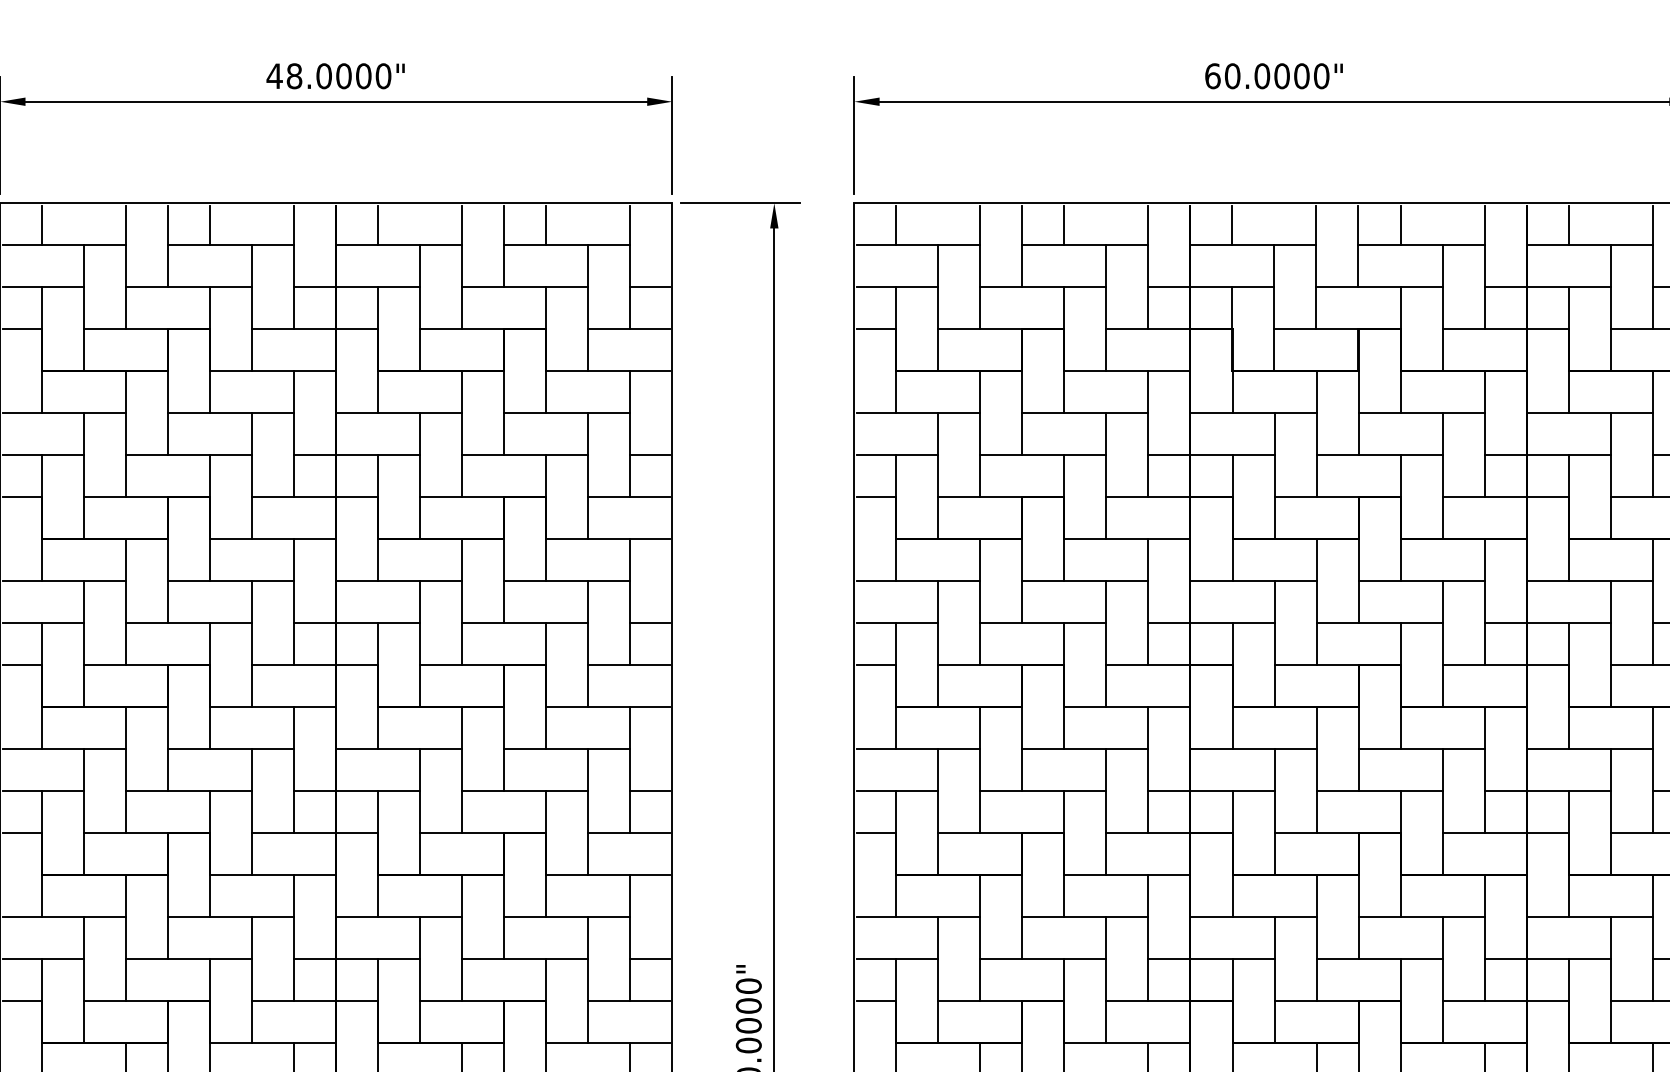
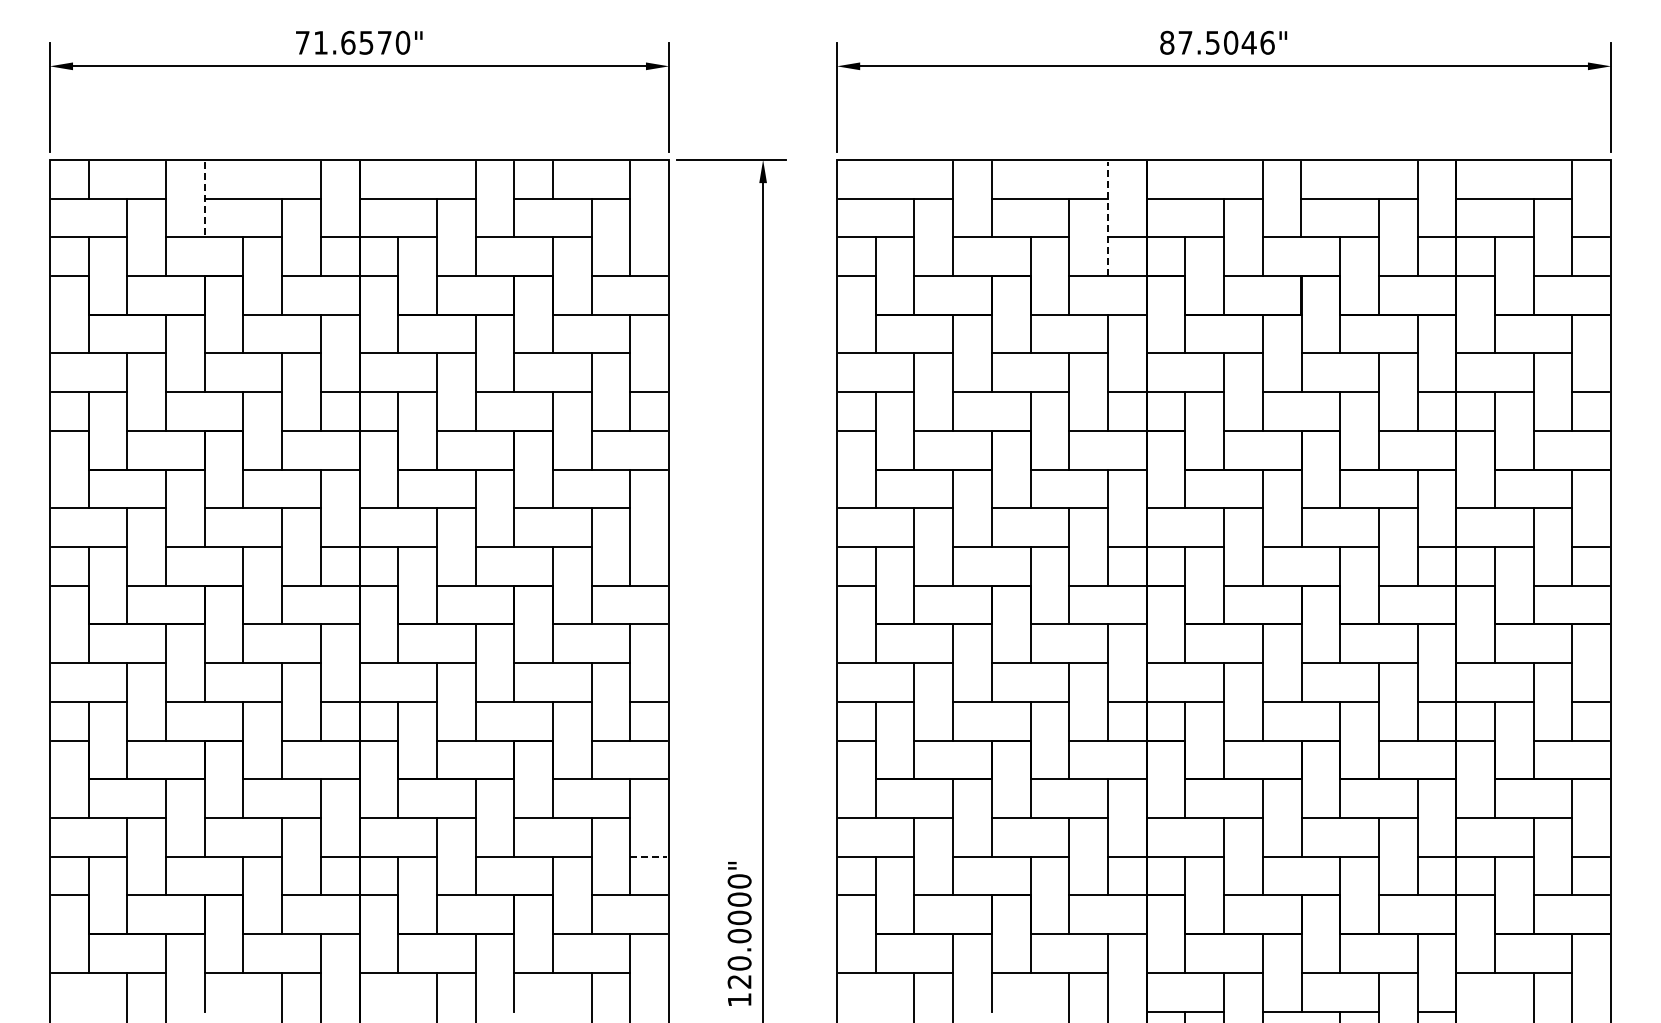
text: (318, 75) -> (343, 42), 48.0000" -> 71.6570"
text: (1267, 75) -> (1217, 42), 60.0000" -> 87.5046"
line: (210, 225) -> (243, 180), removed
line: (378, 225) -> (398, 180), removed
line: (896, 225) -> (875, 180), removed
line: (1064, 225) -> (1030, 180), removed
line: (1232, 225) -> (1185, 180), removed
line: (1400, 225) -> (1340, 180), removed
line: (1569, 225) -> (1495, 180), removed
line: (168, 246) -> (204, 199), solid -> dashed
line: (1147, 267) -> (1107, 219), solid -> dashed
line: (649, 287) -> (648, 237), removed
line: (649, 622) -> (648, 546), removed
line: (651, 959) -> (649, 856), solid -> dashed

